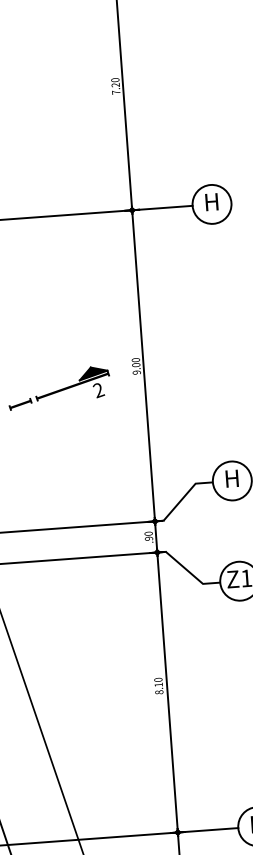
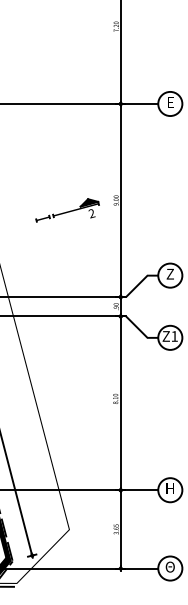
text: (210, 202) -> (169, 102), Η -> E
text: (230, 477) -> (169, 273), Η -> Z

